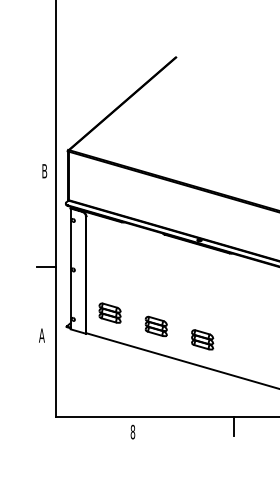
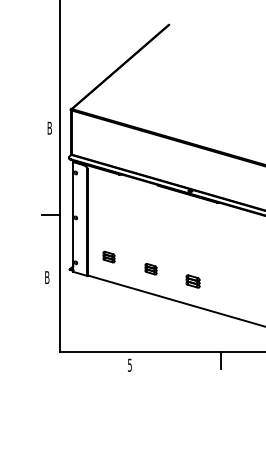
part: (109, 312) -> (108, 256), size x0.6
part: (155, 325) -> (150, 268), size x0.6
text: (41, 335) -> (46, 277), A -> B
part: (201, 339) -> (192, 281), size x0.7
text: (132, 431) -> (129, 364), 8 -> 5

